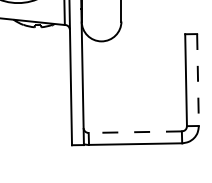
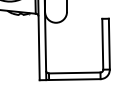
line: (198, 80) -> (109, 44), dashed -> solid
line: (134, 131) -> (74, 72), dashed -> solid

